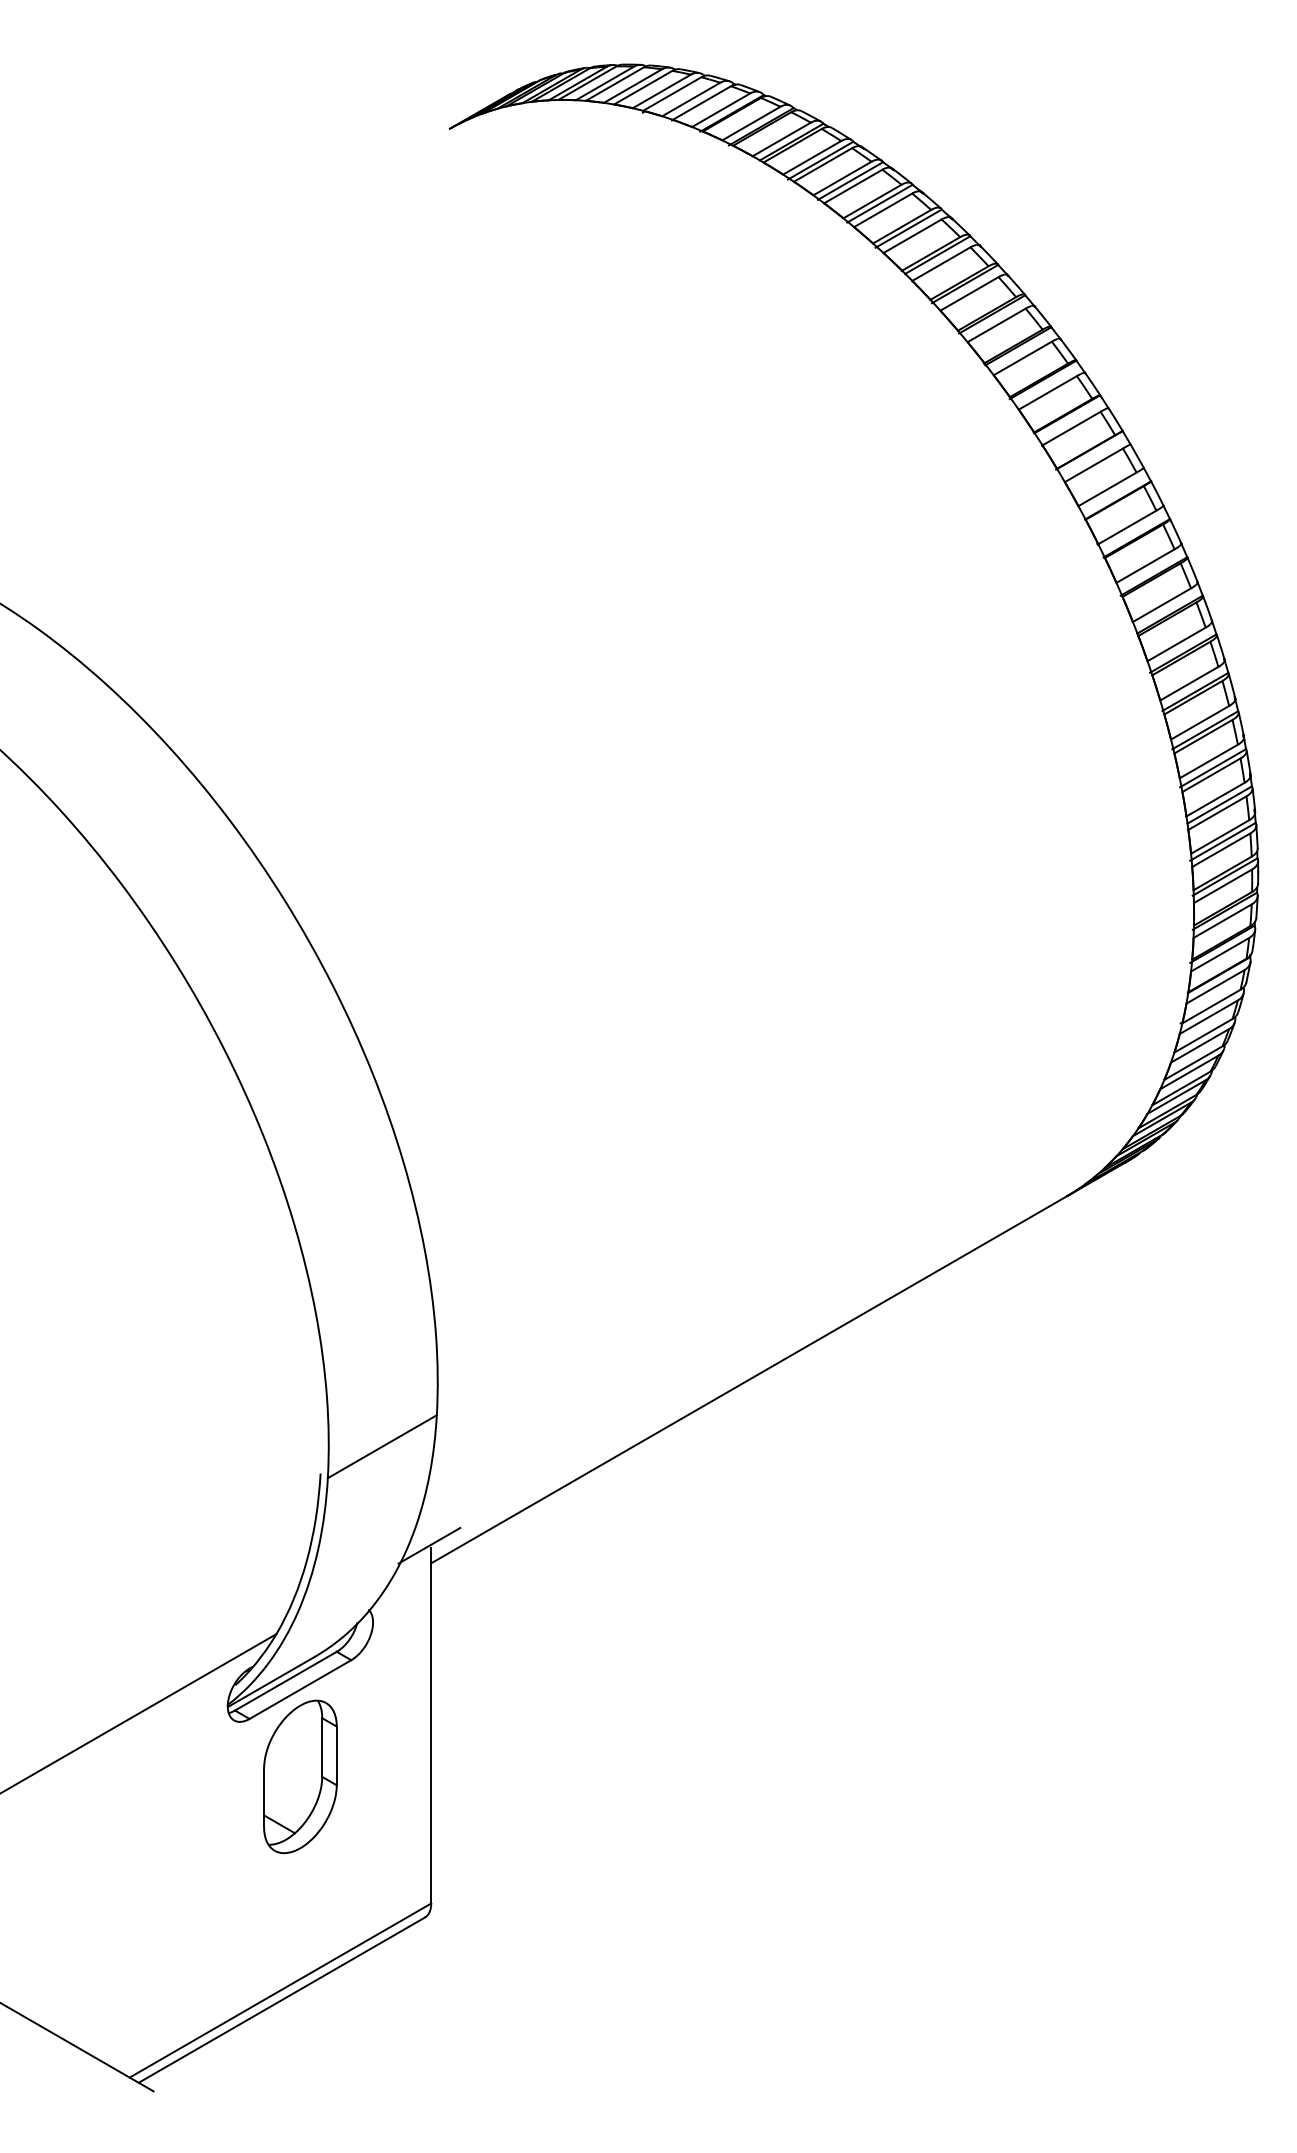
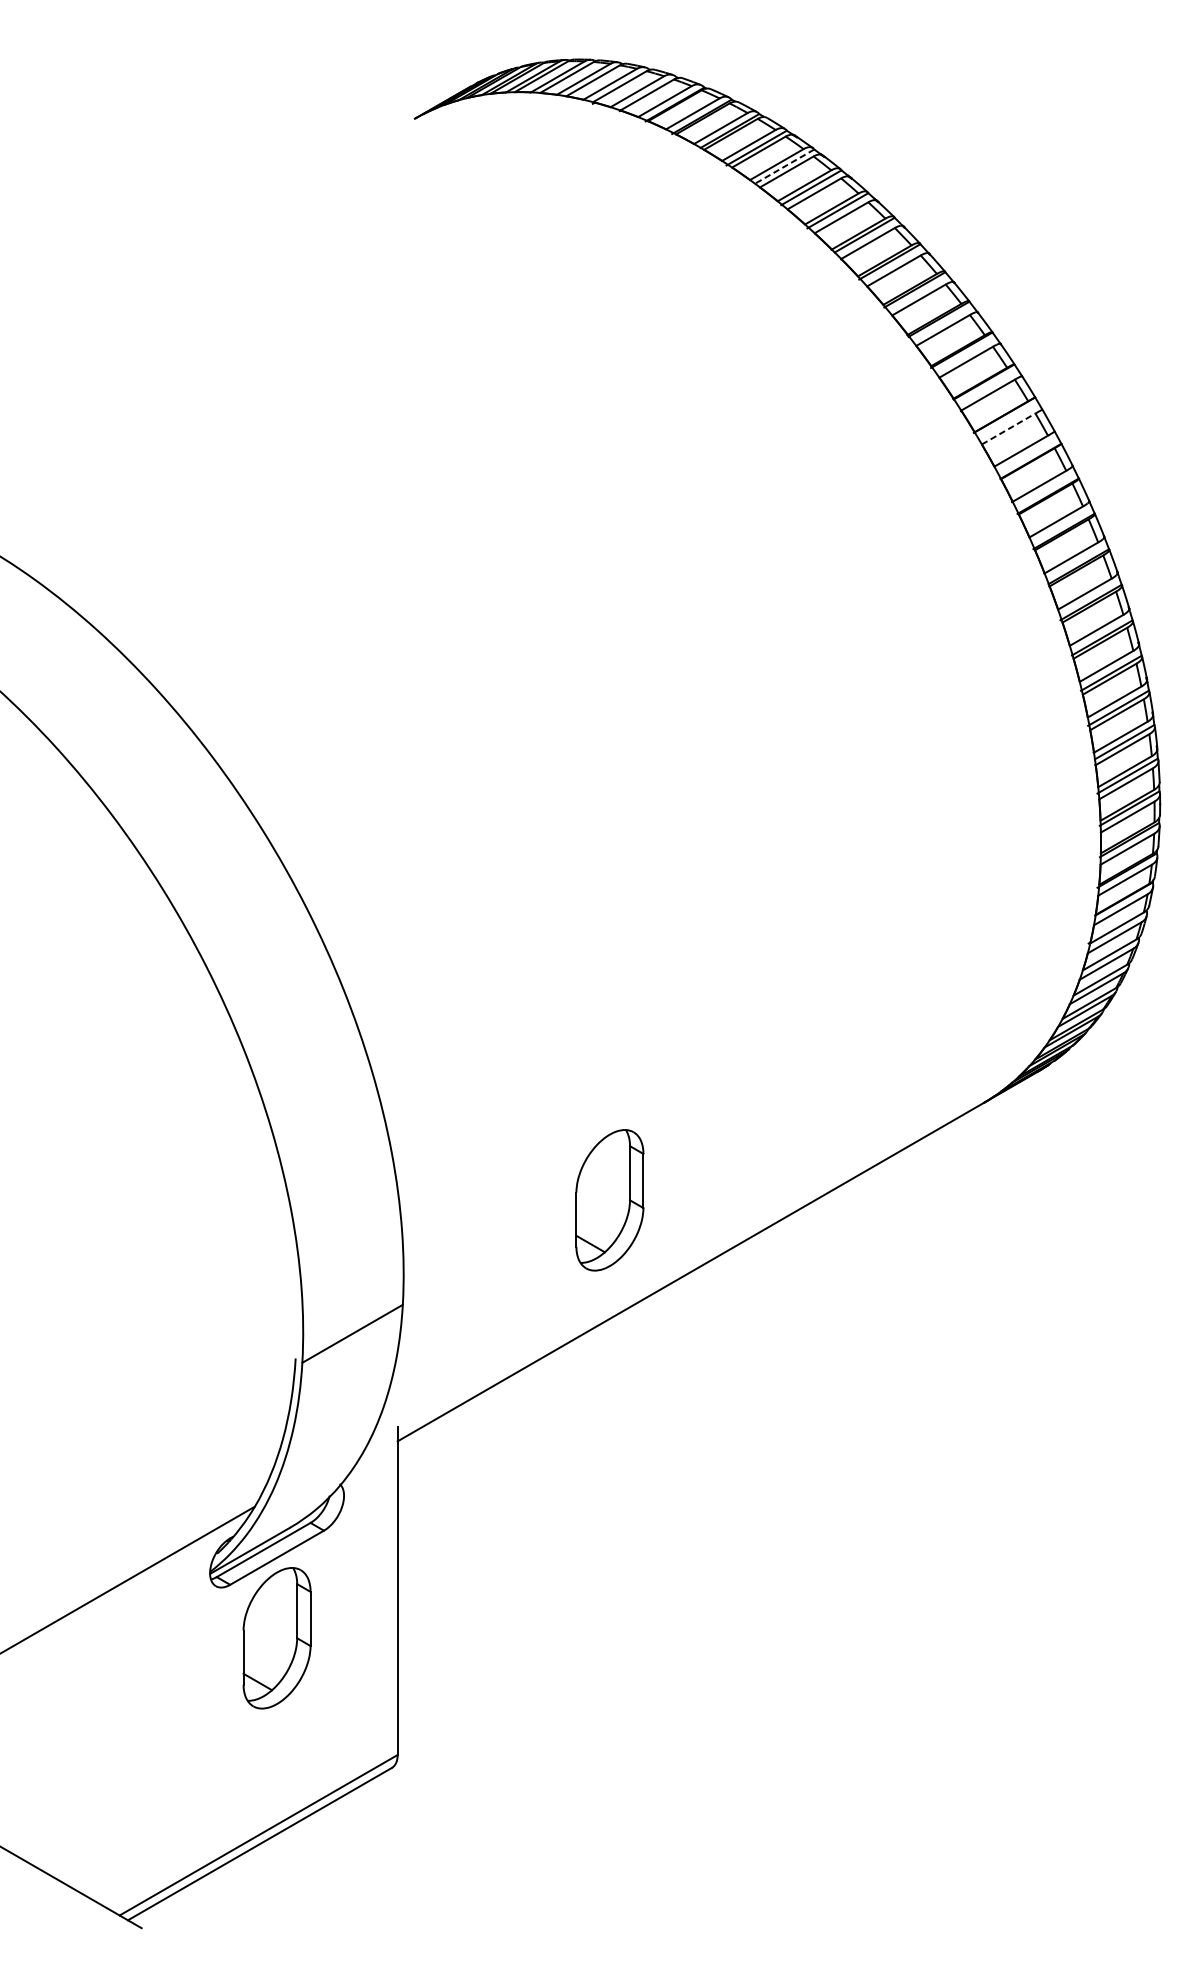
line: (850, 181) -> (784, 167), solid -> dashed
line: (1093, 465) -> (1008, 429), solid -> dashed
part: (661, 1301) -> (609, 1199), added
line: (429, 1545) -> (396, 1424), removed

